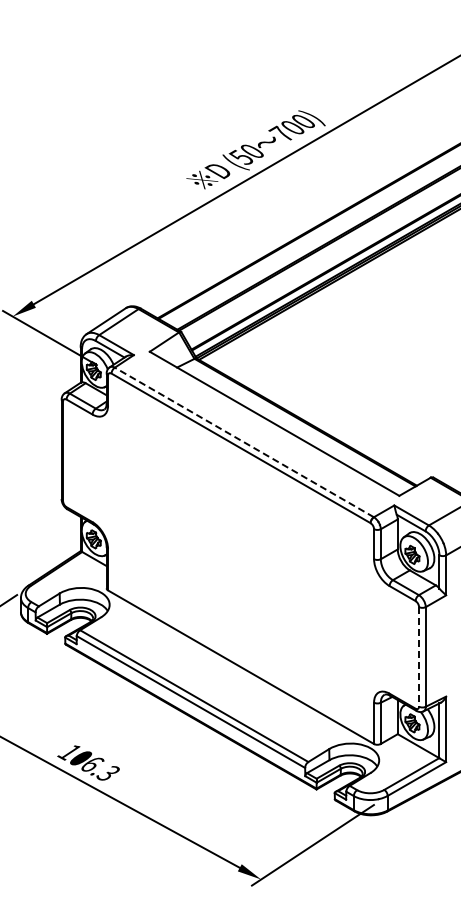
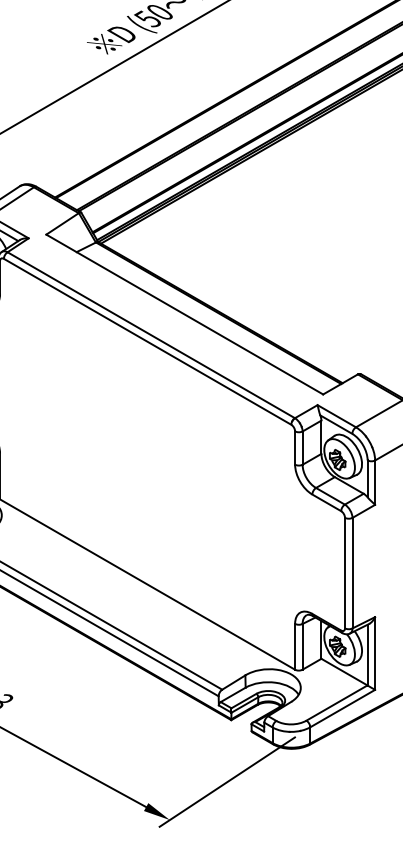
line: (244, 442) -> (151, 335), dashed -> solid
line: (419, 656) -> (345, 572), dashed -> solid

